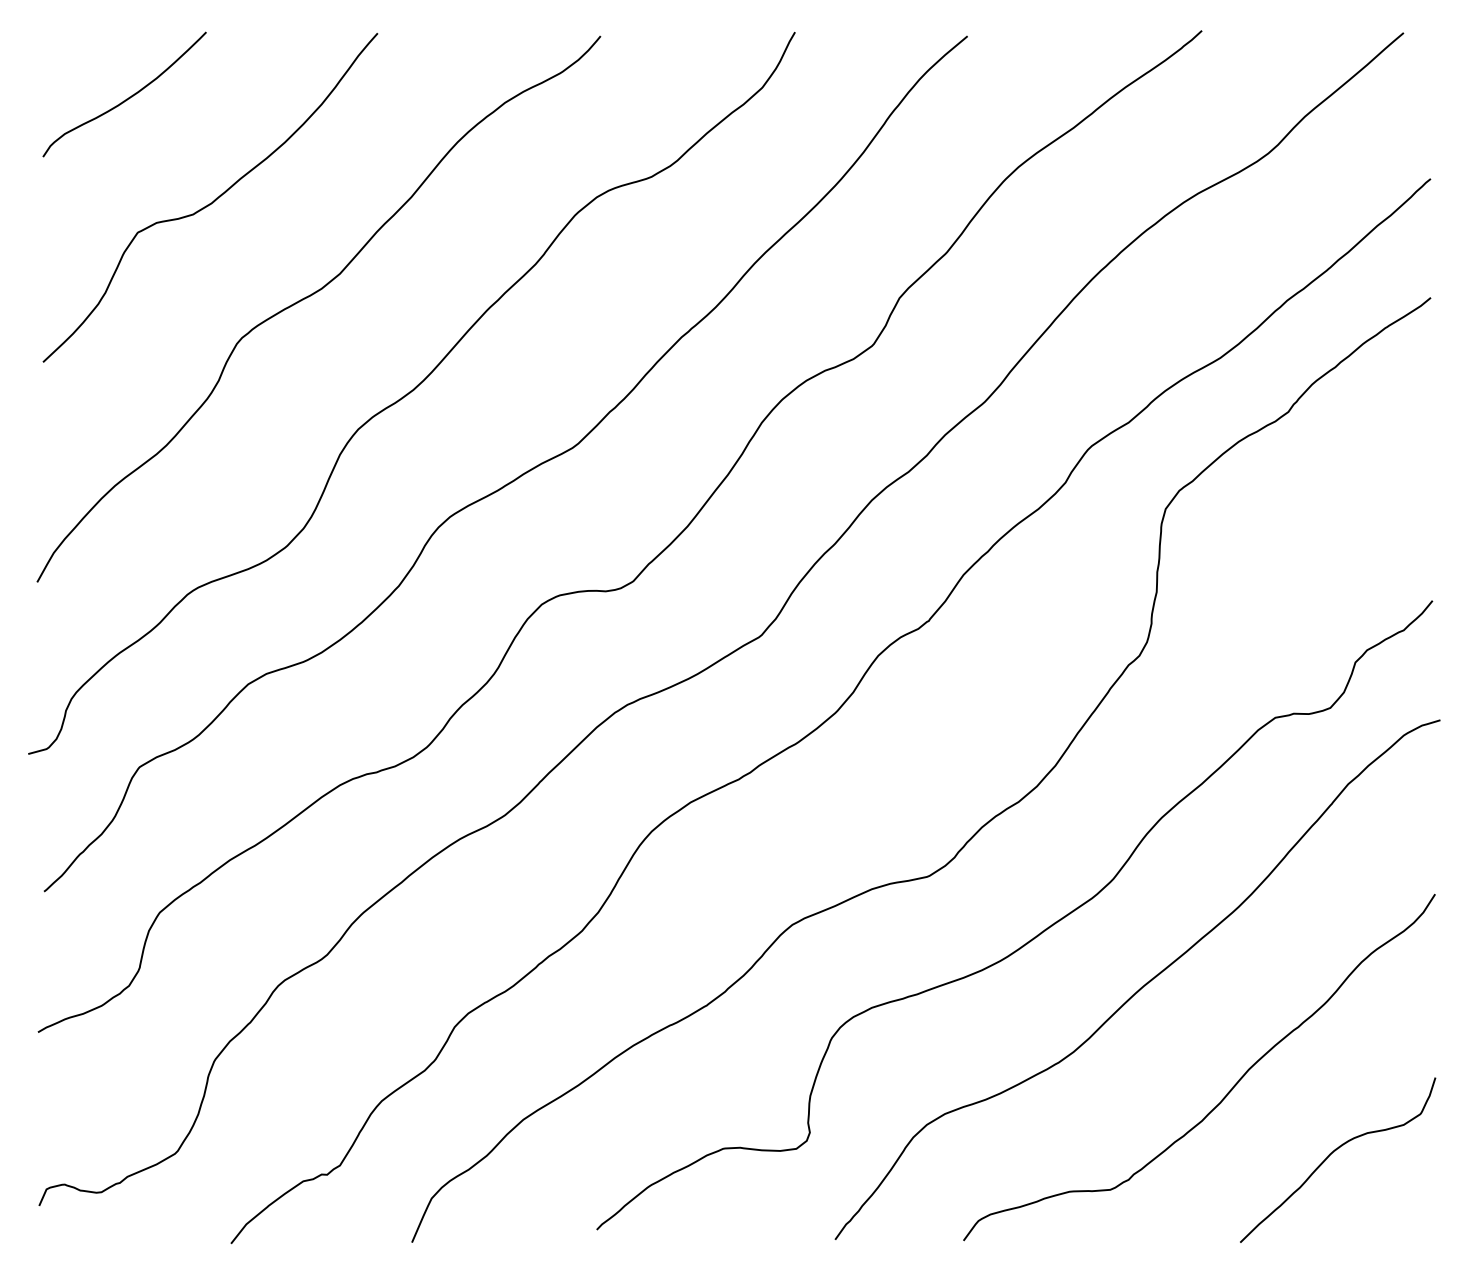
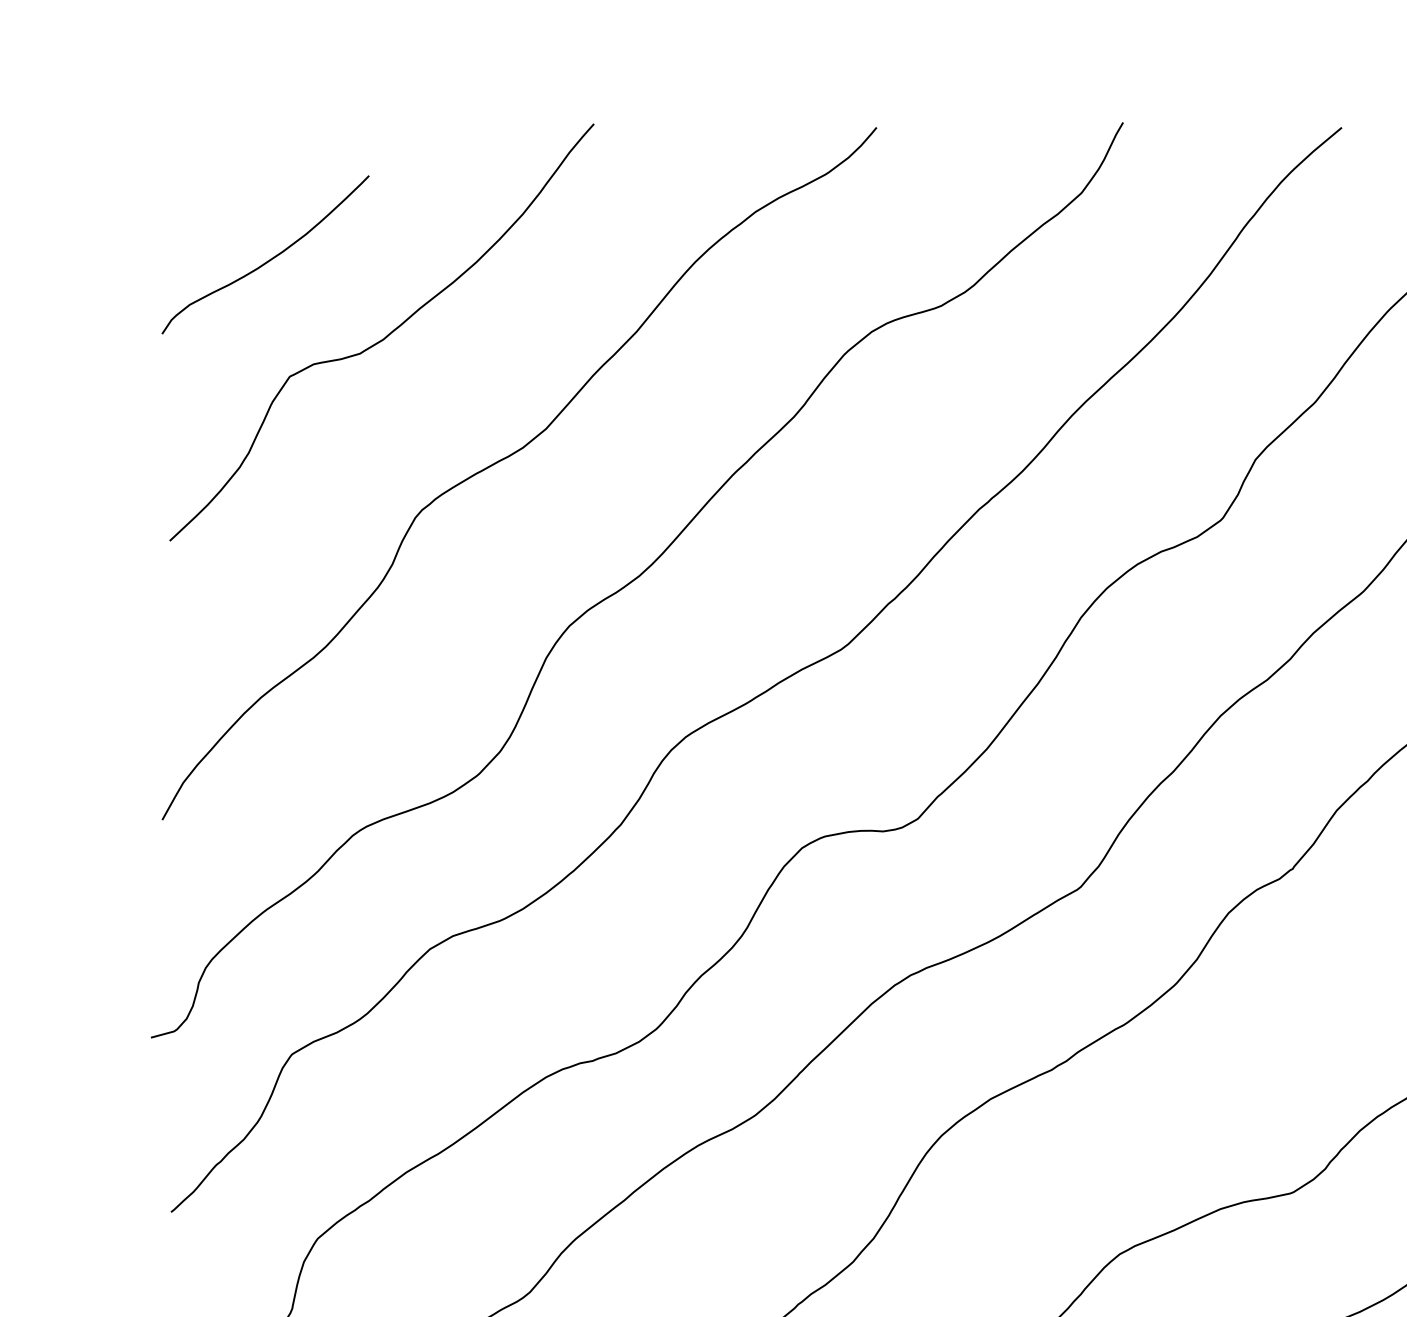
curve: (126, 98) -> (267, 259), moved

